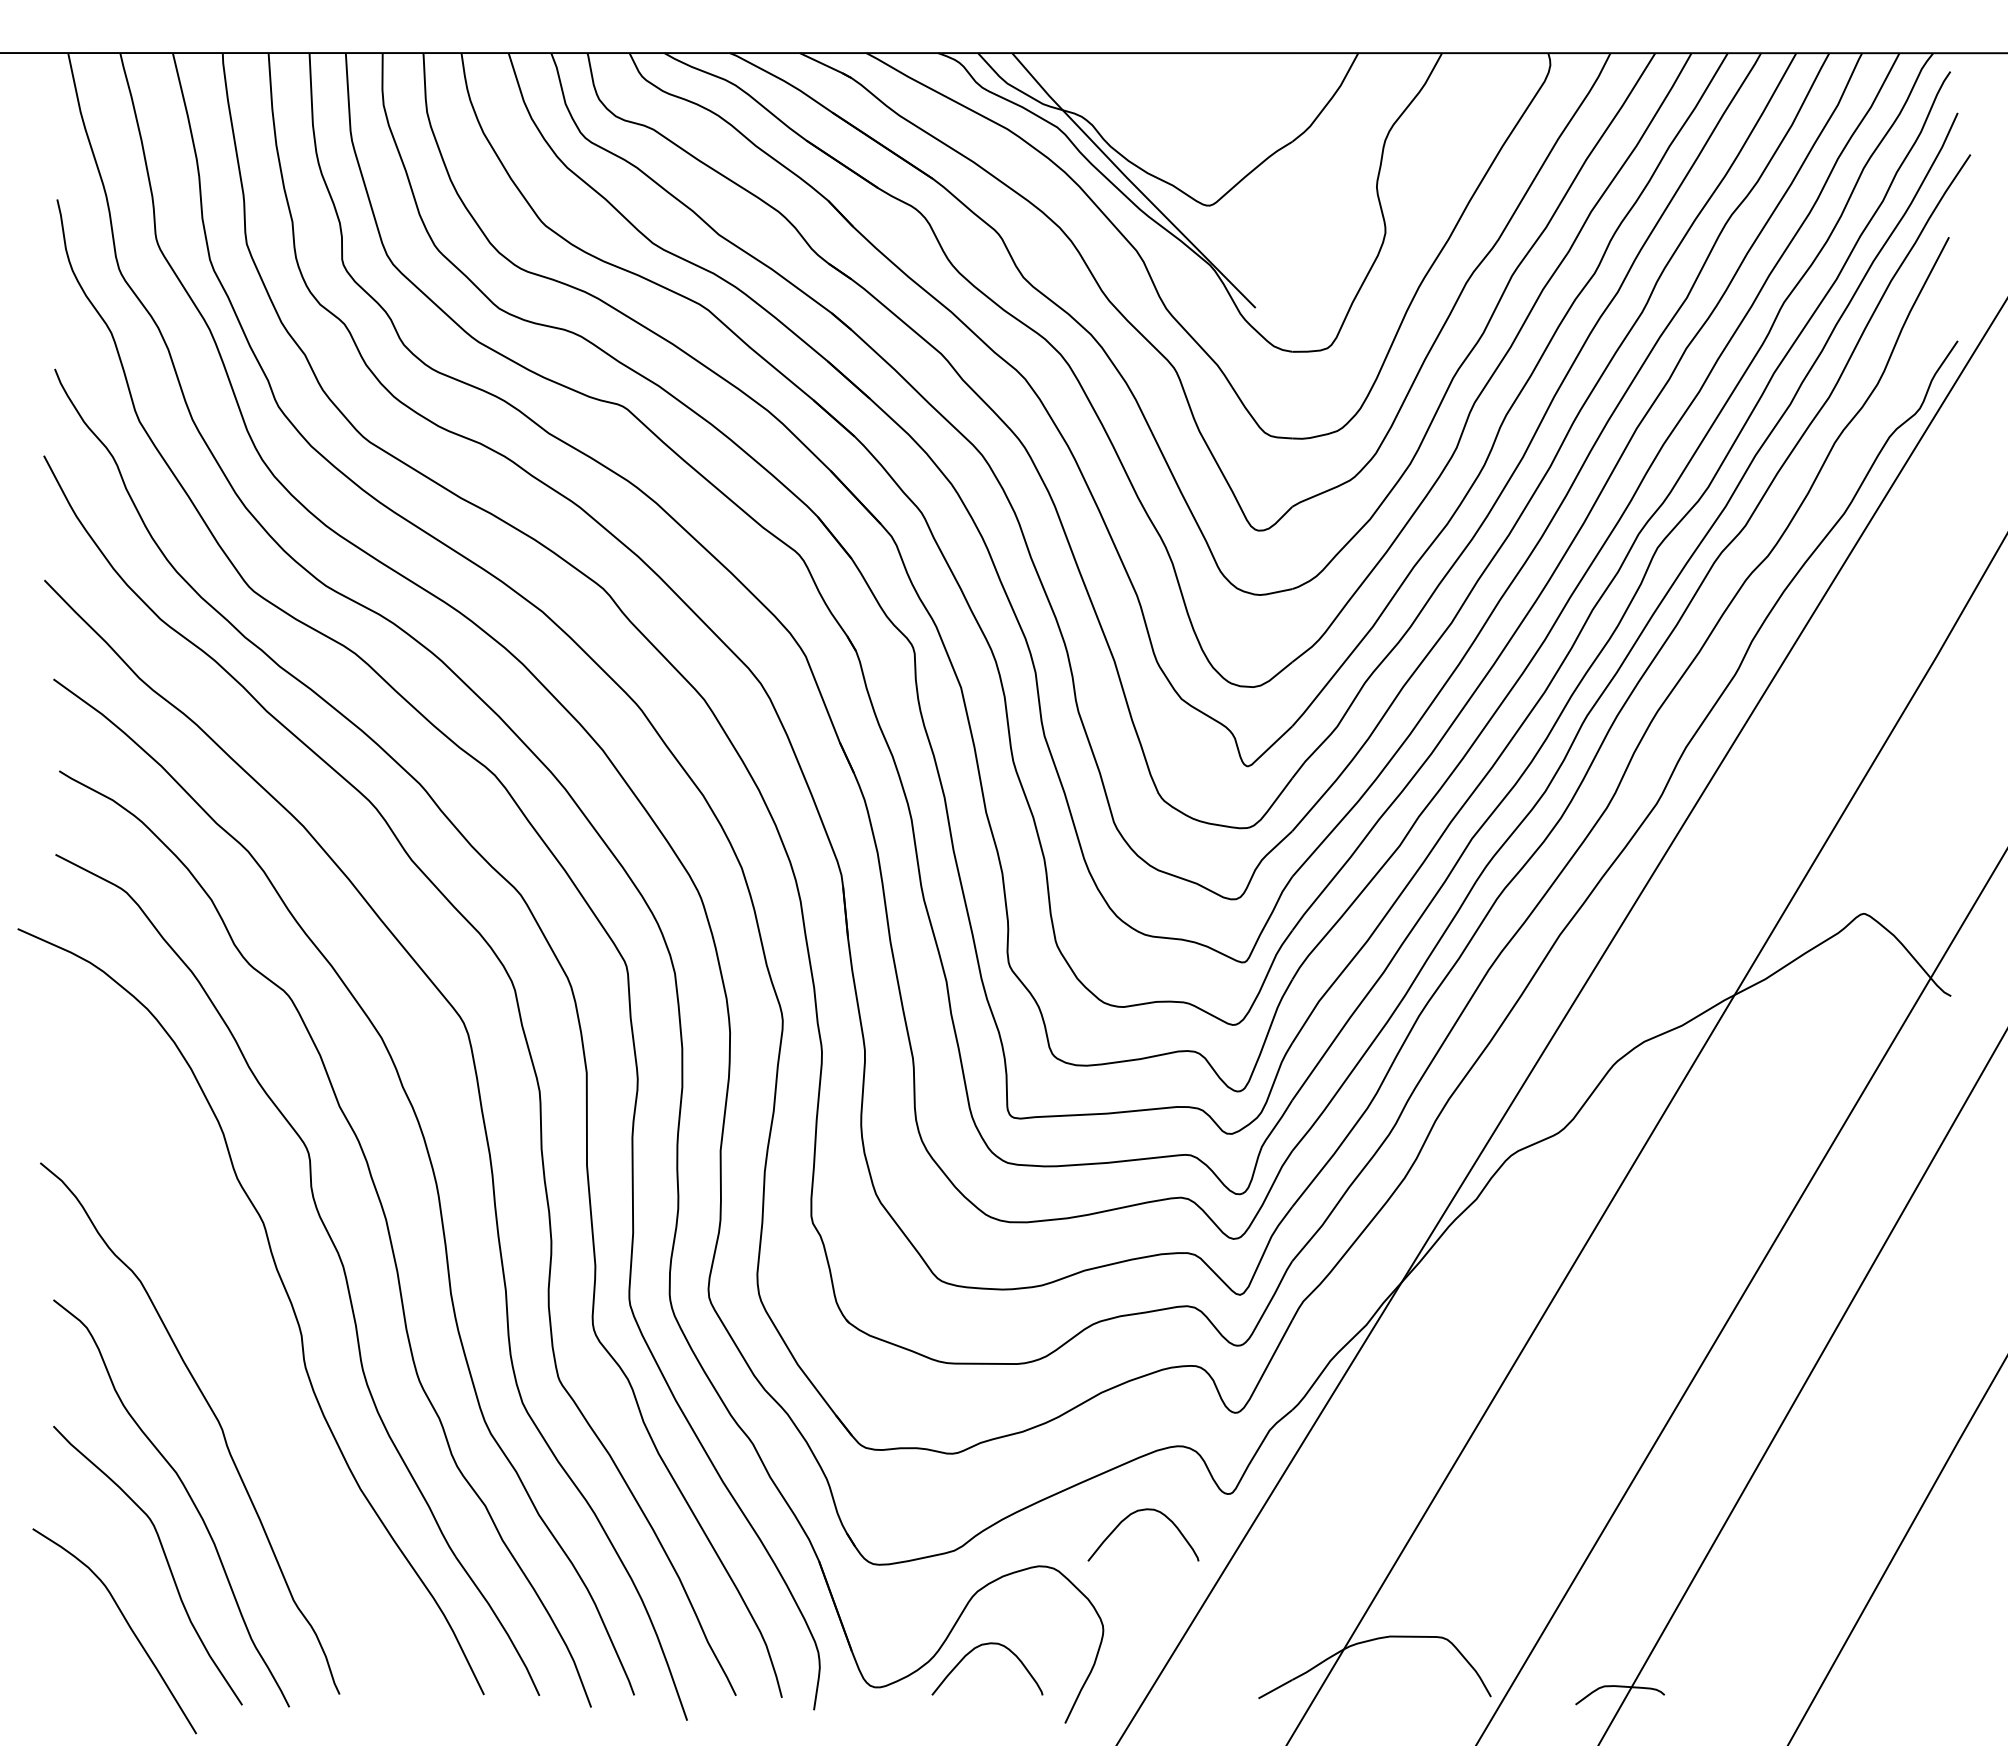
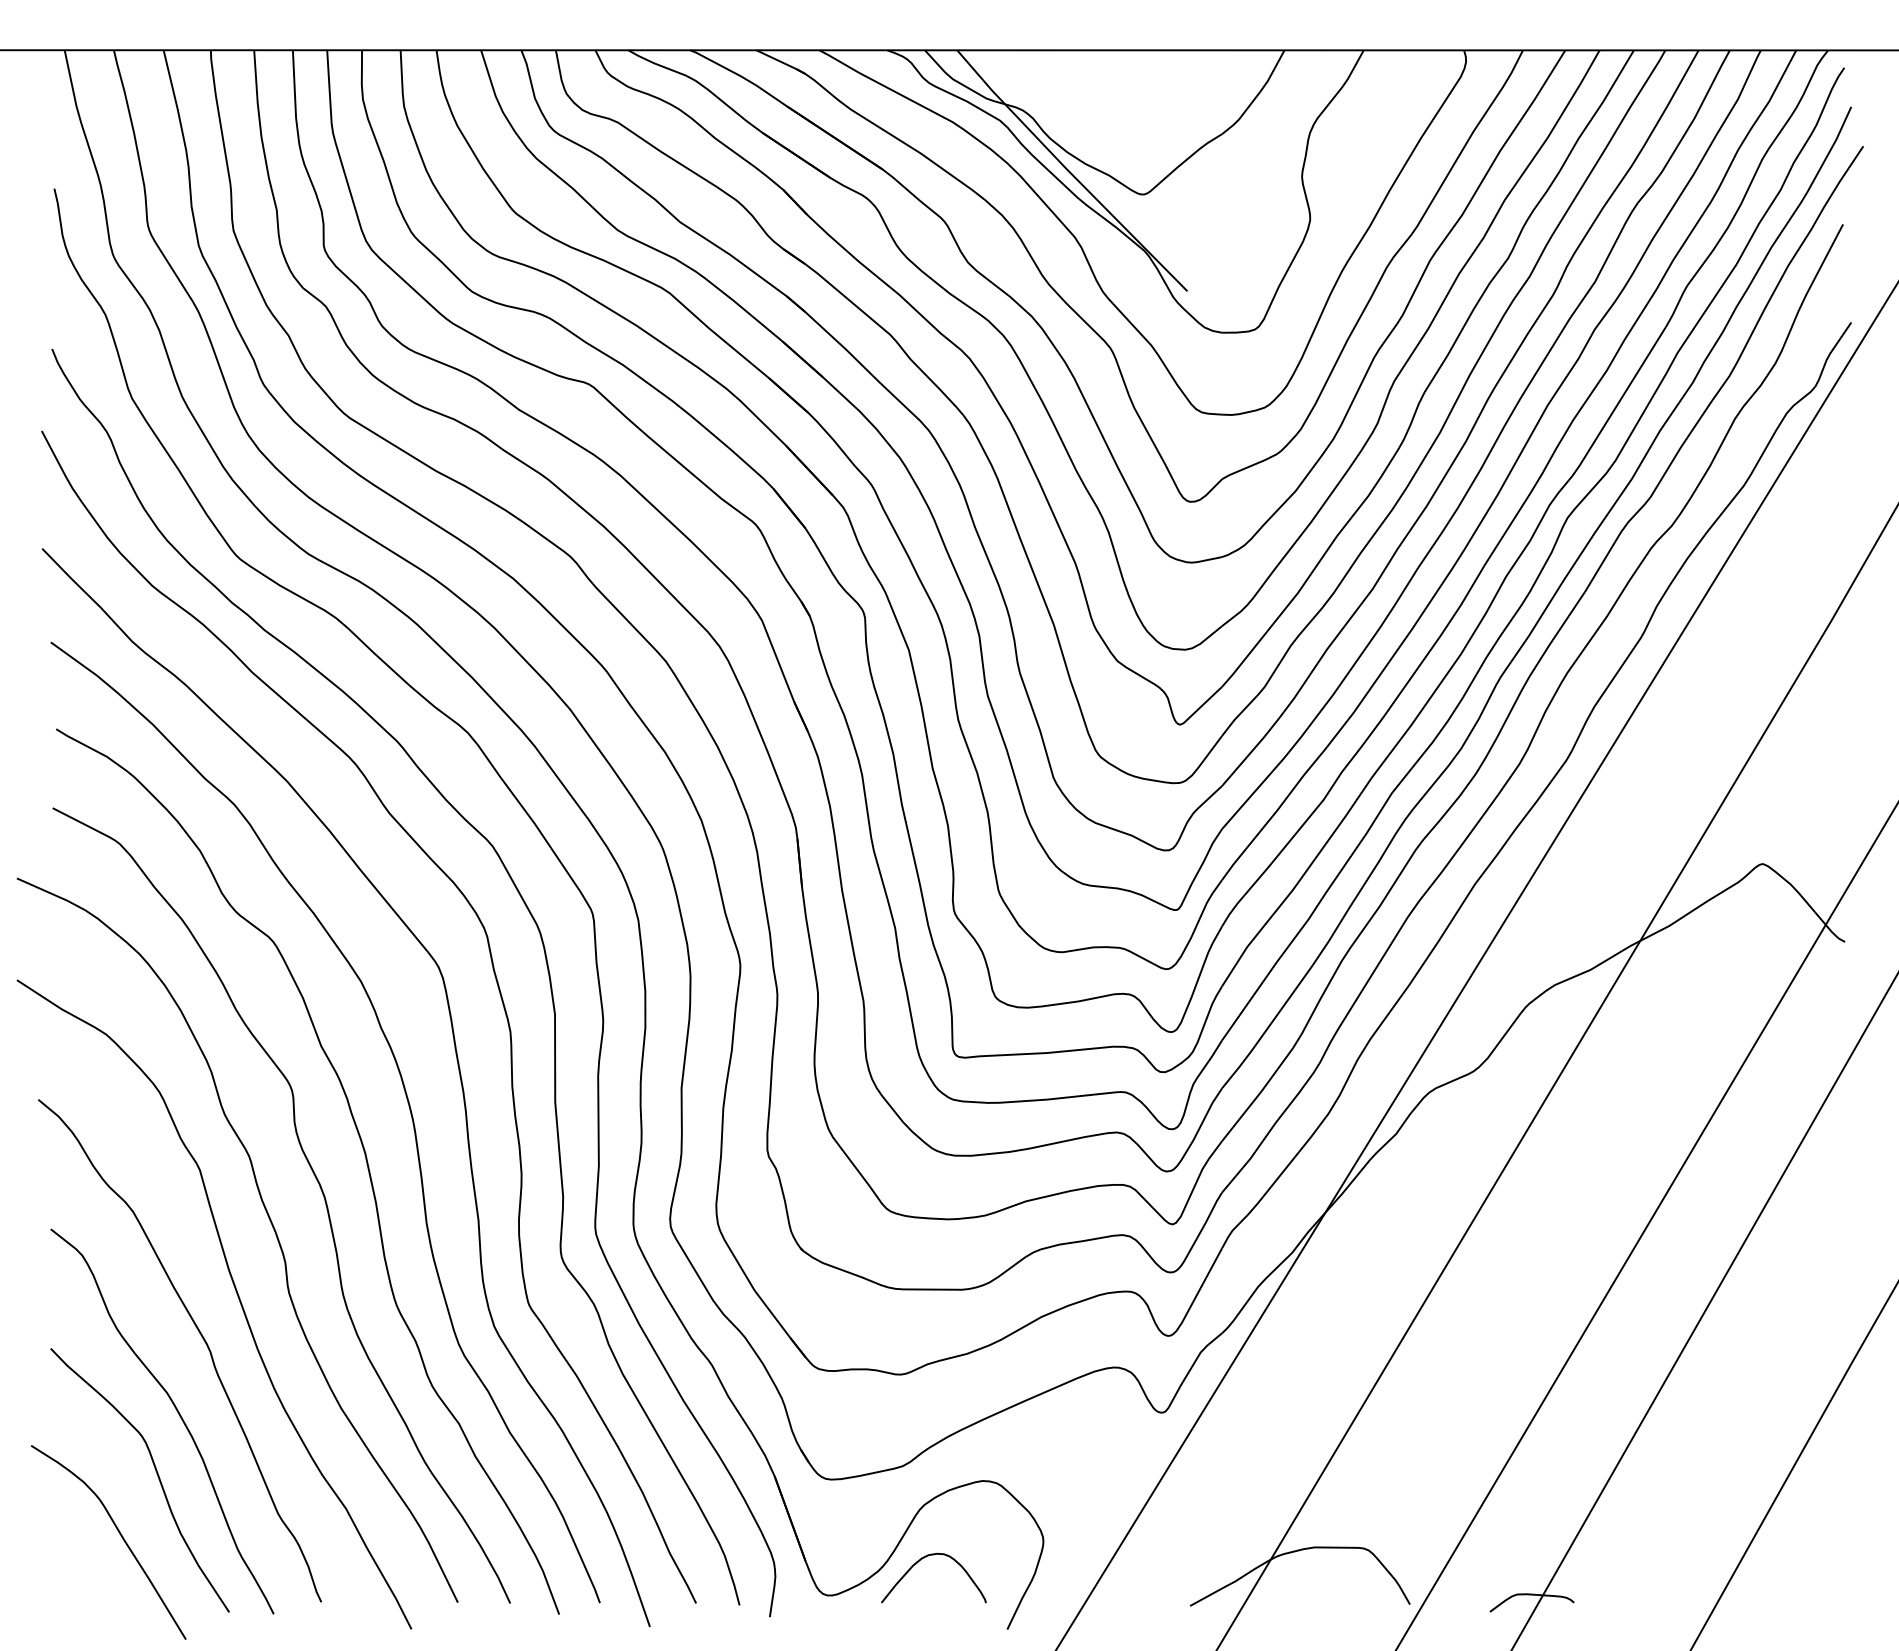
curve: (250, 1370) -> (237, 1295), added
curve: (1127, 1518) -> (1066, 1435), removed

